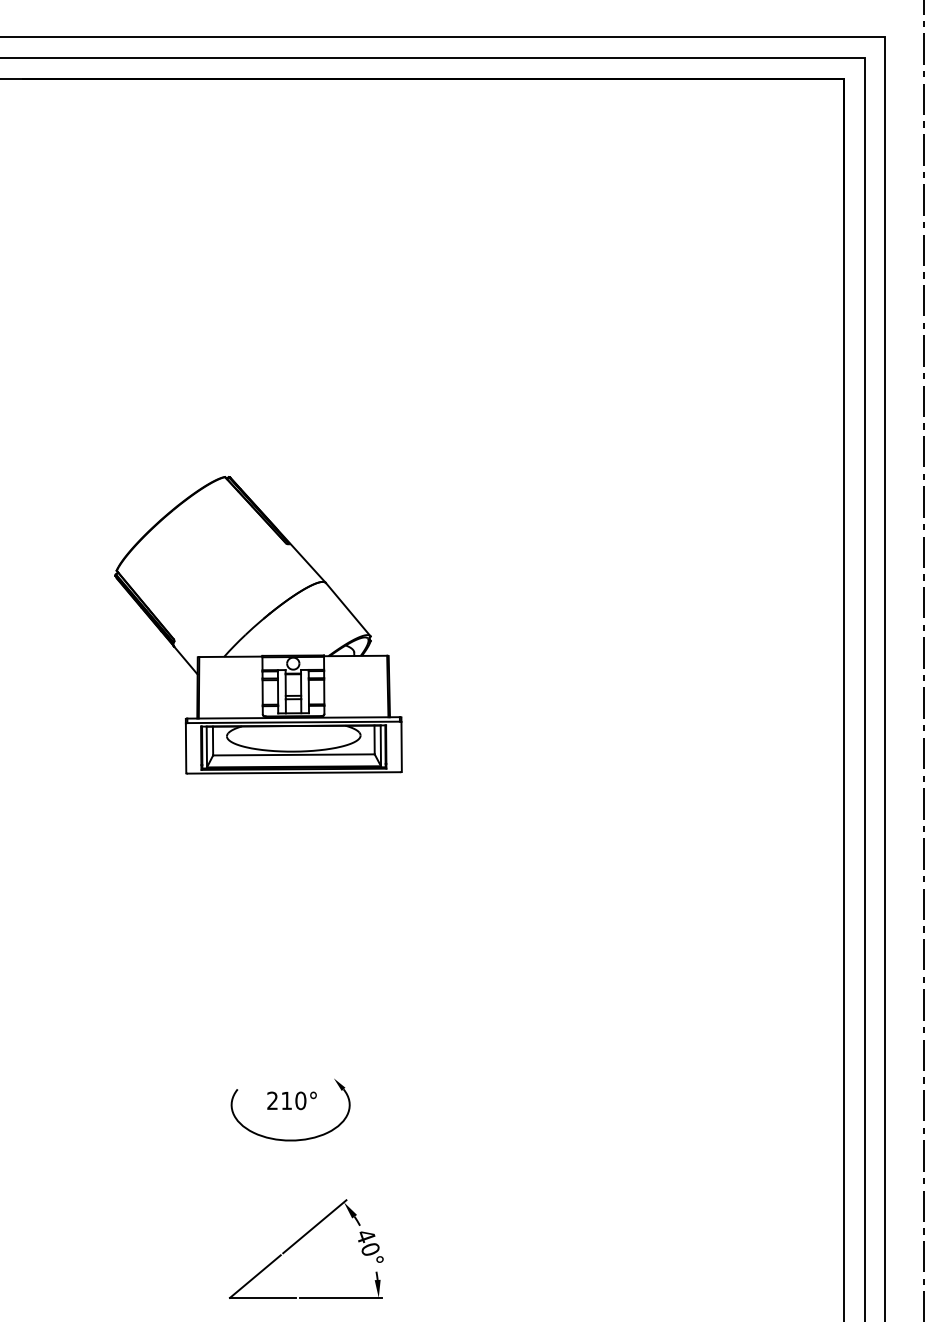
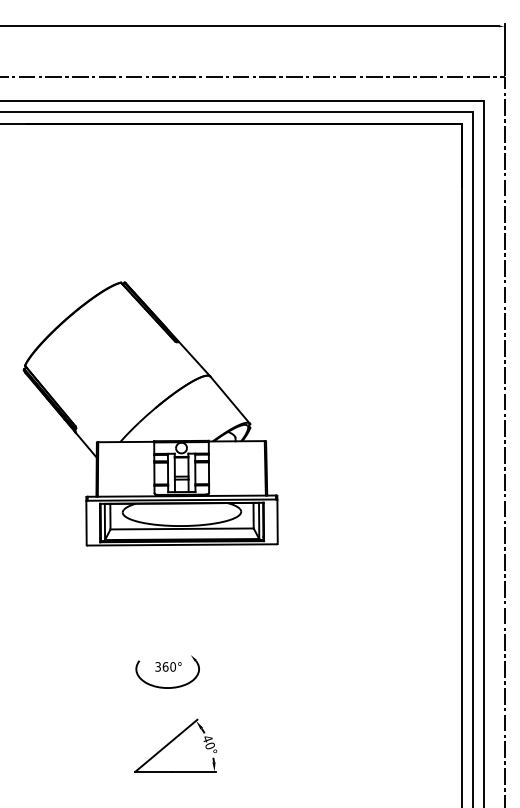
part: (258, 624) -> (150, 413), size x1.67
text: (278, 1100) -> (161, 666), 210° -> 360°

